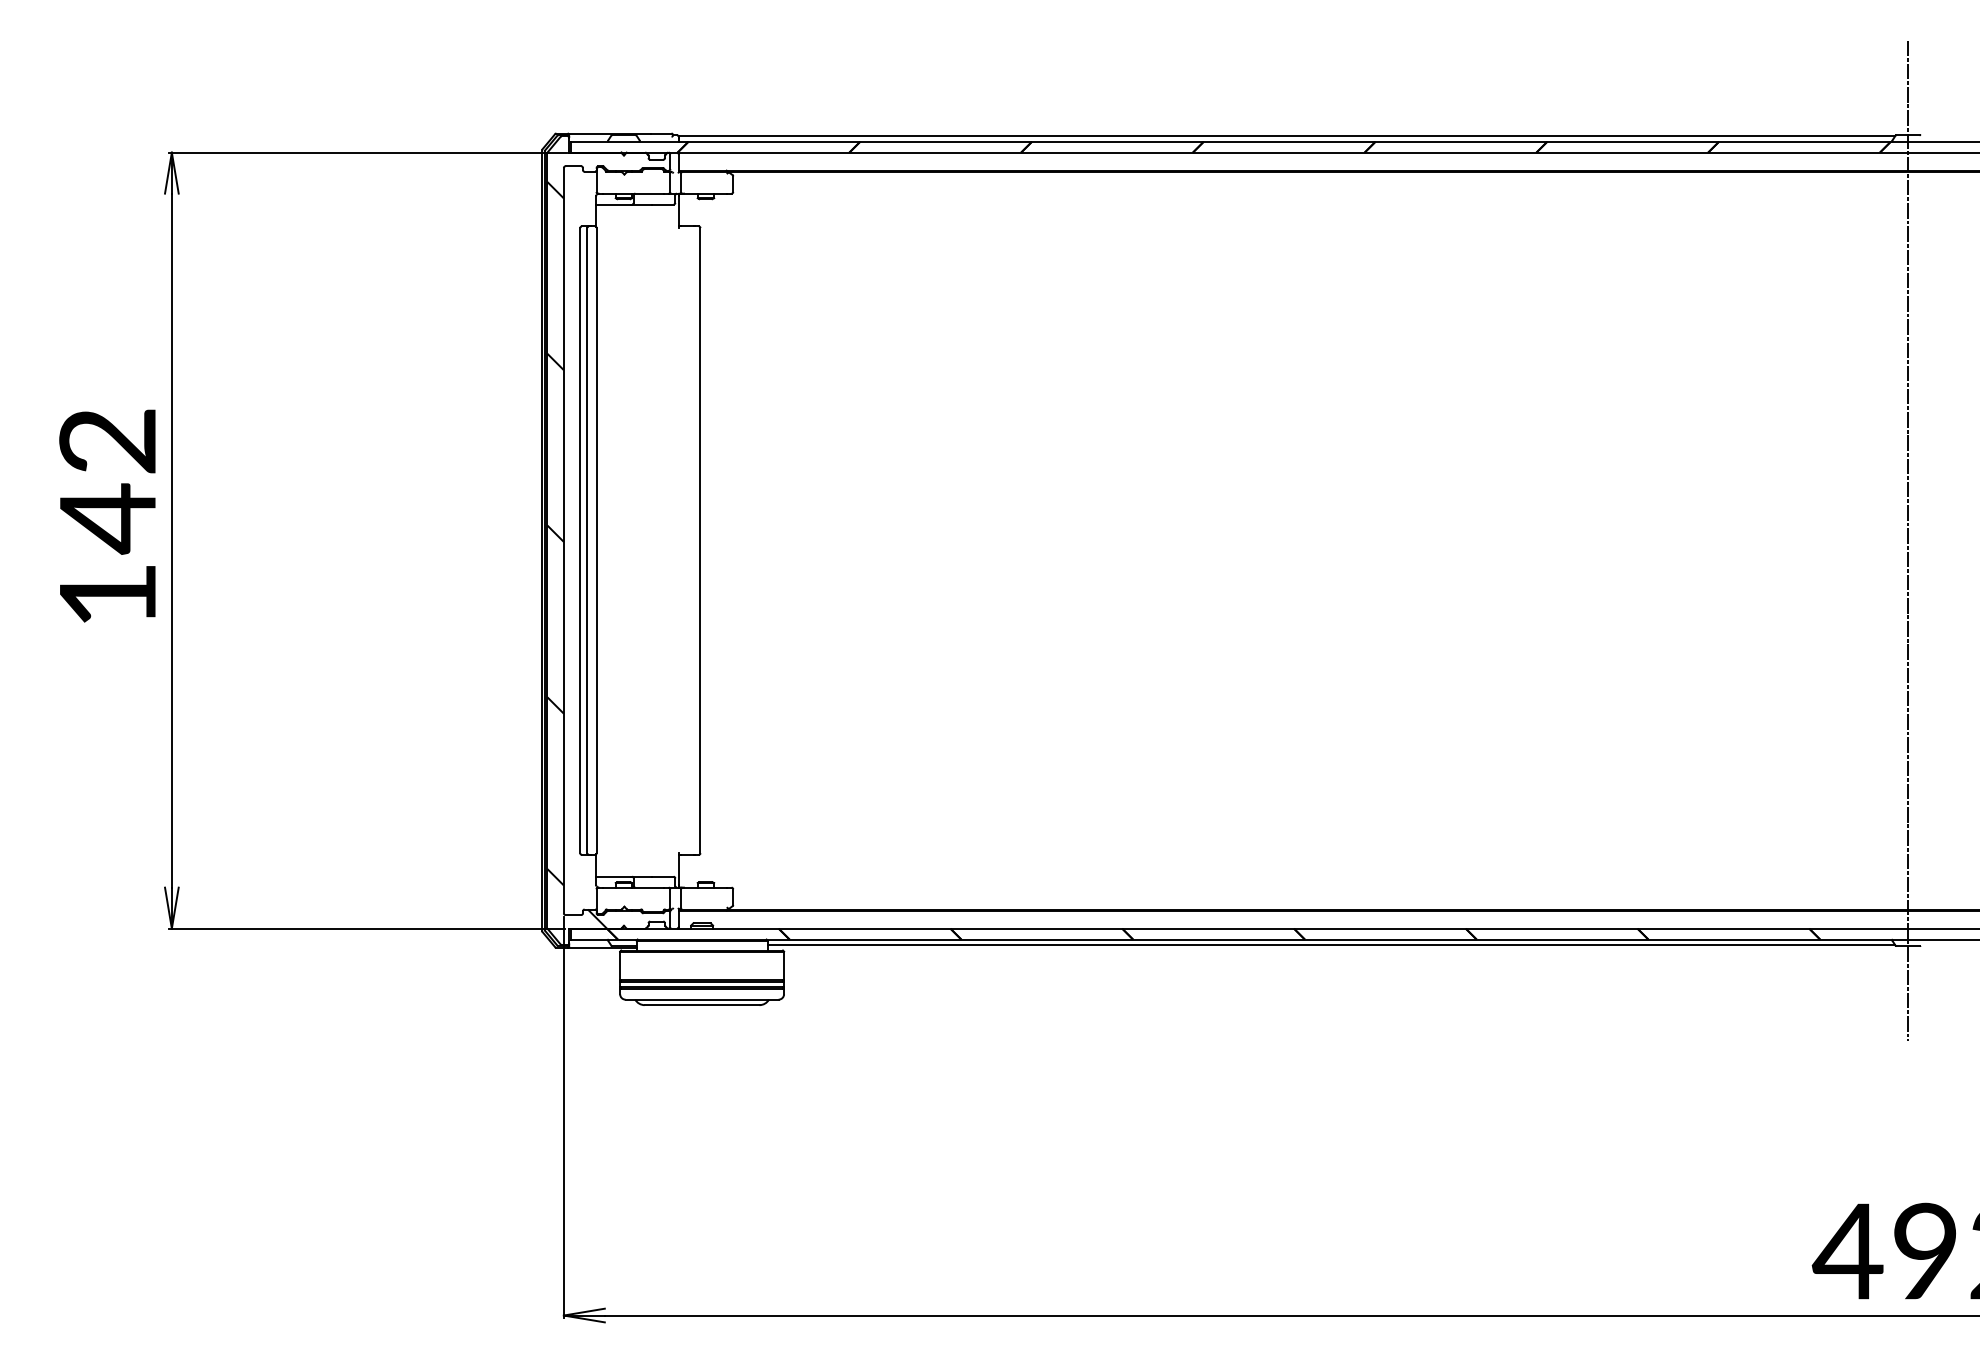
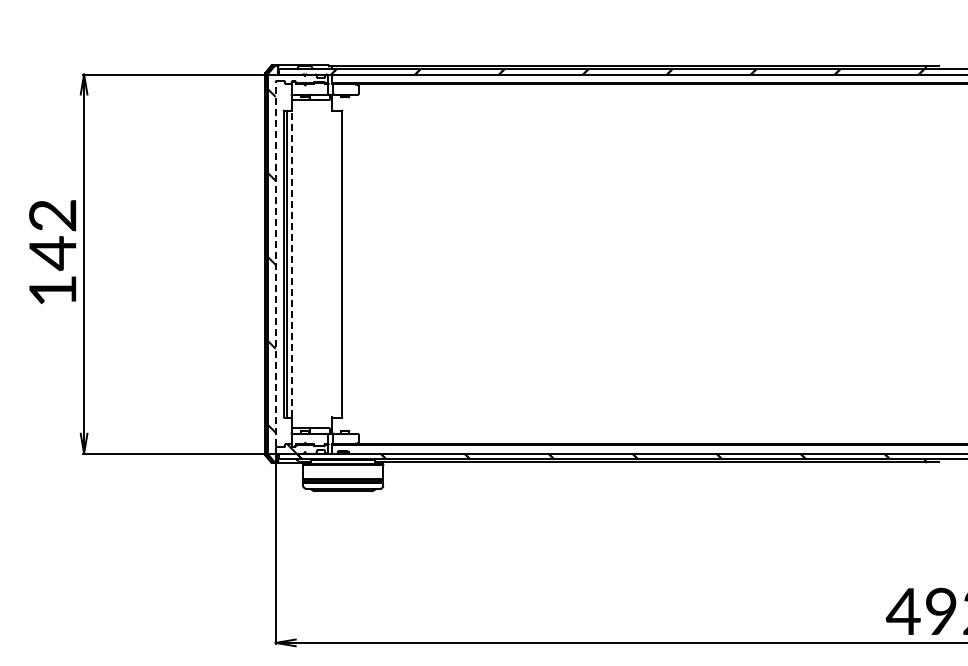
line: (563, 539) -> (275, 263), solid -> dashed
line: (1907, 539) -> (932, 263), removed
line: (596, 541) -> (291, 264), solid -> dashed

